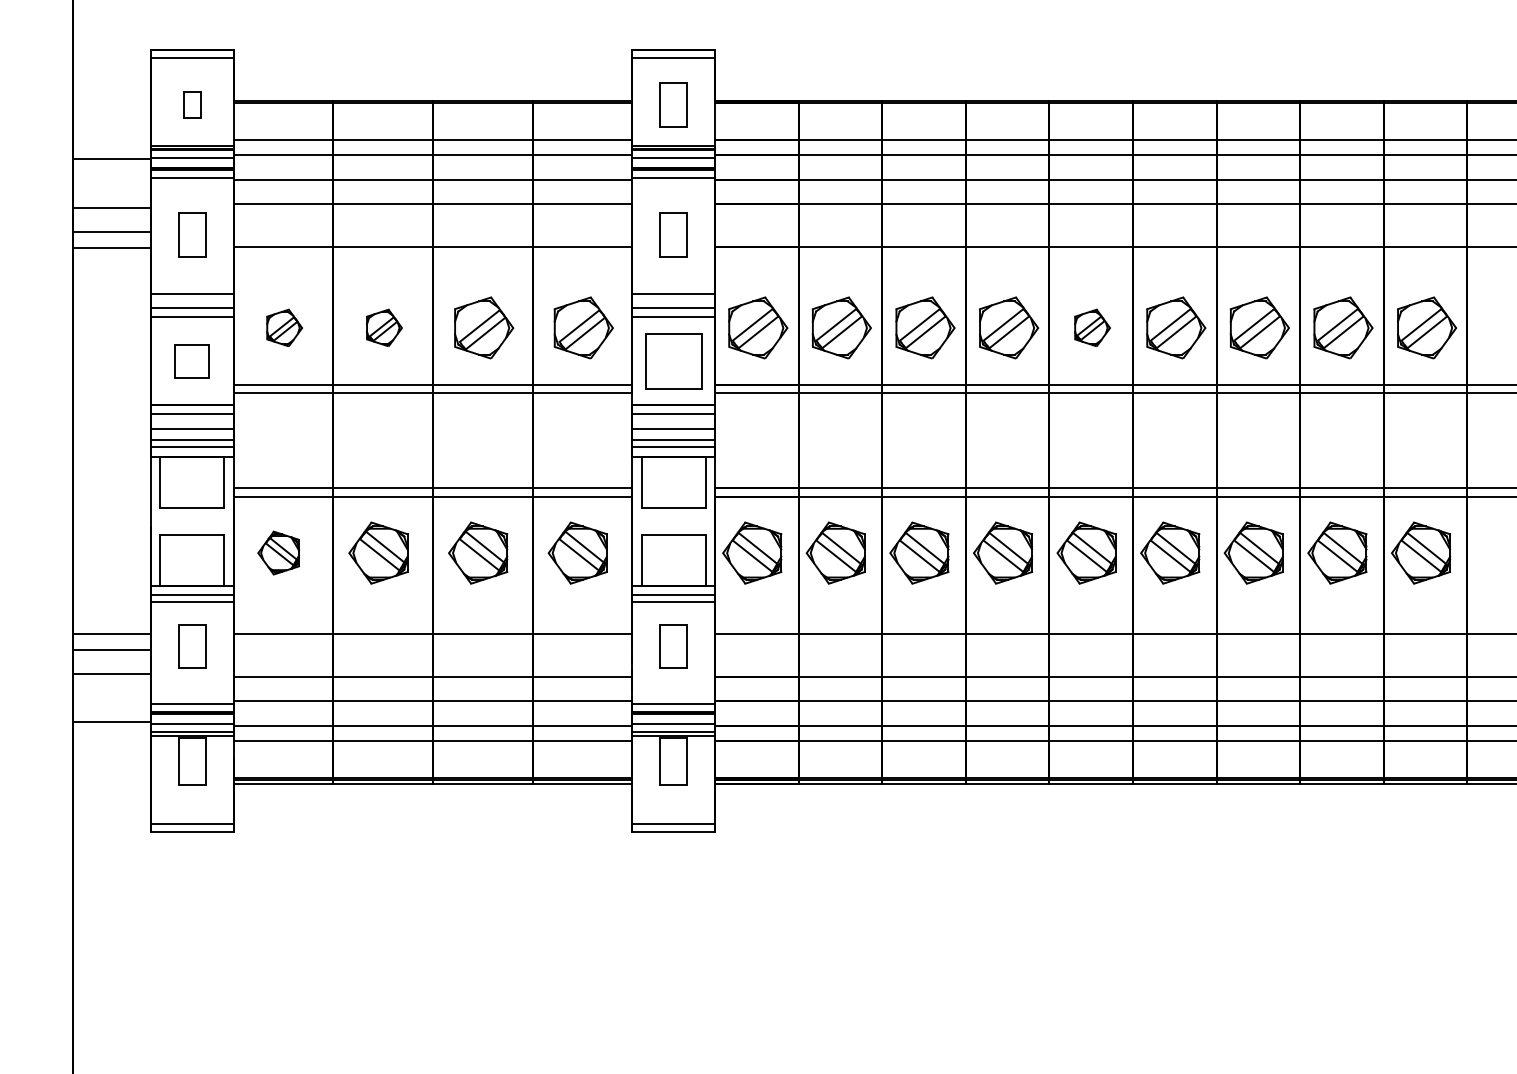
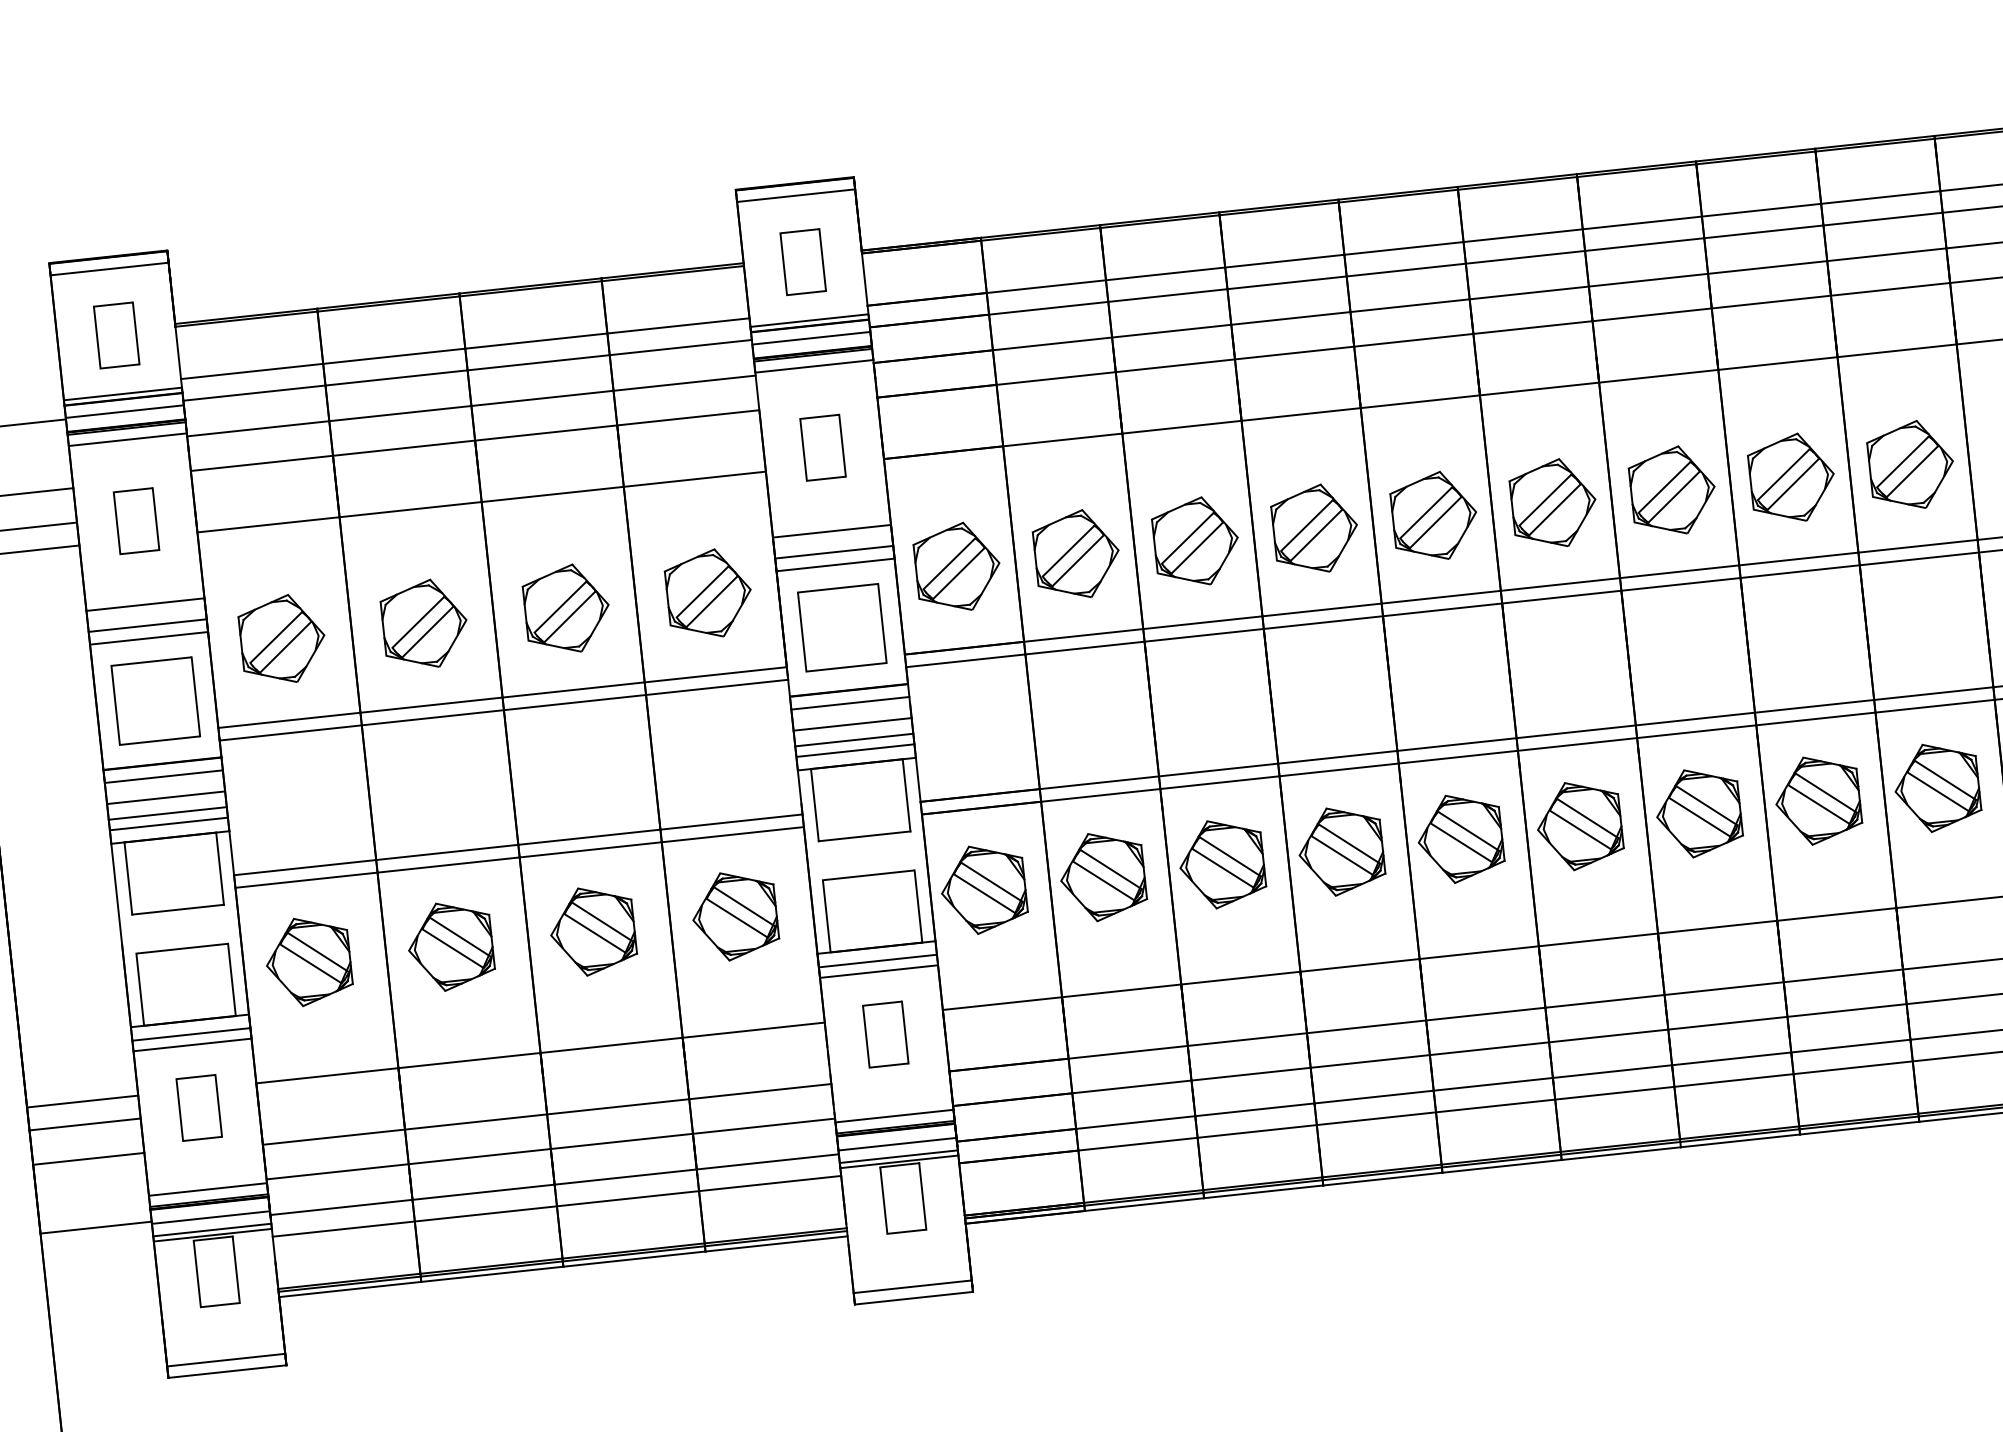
part: (192, 104) -> (117, 334), size x1.67
part: (284, 327) -> (282, 638), size x1.67
part: (384, 327) -> (424, 623), size x1.67
part: (1092, 327) -> (1434, 515), size x1.67
part: (191, 361) -> (154, 701), size x1.67
part: (278, 552) -> (308, 960), size x1.43

